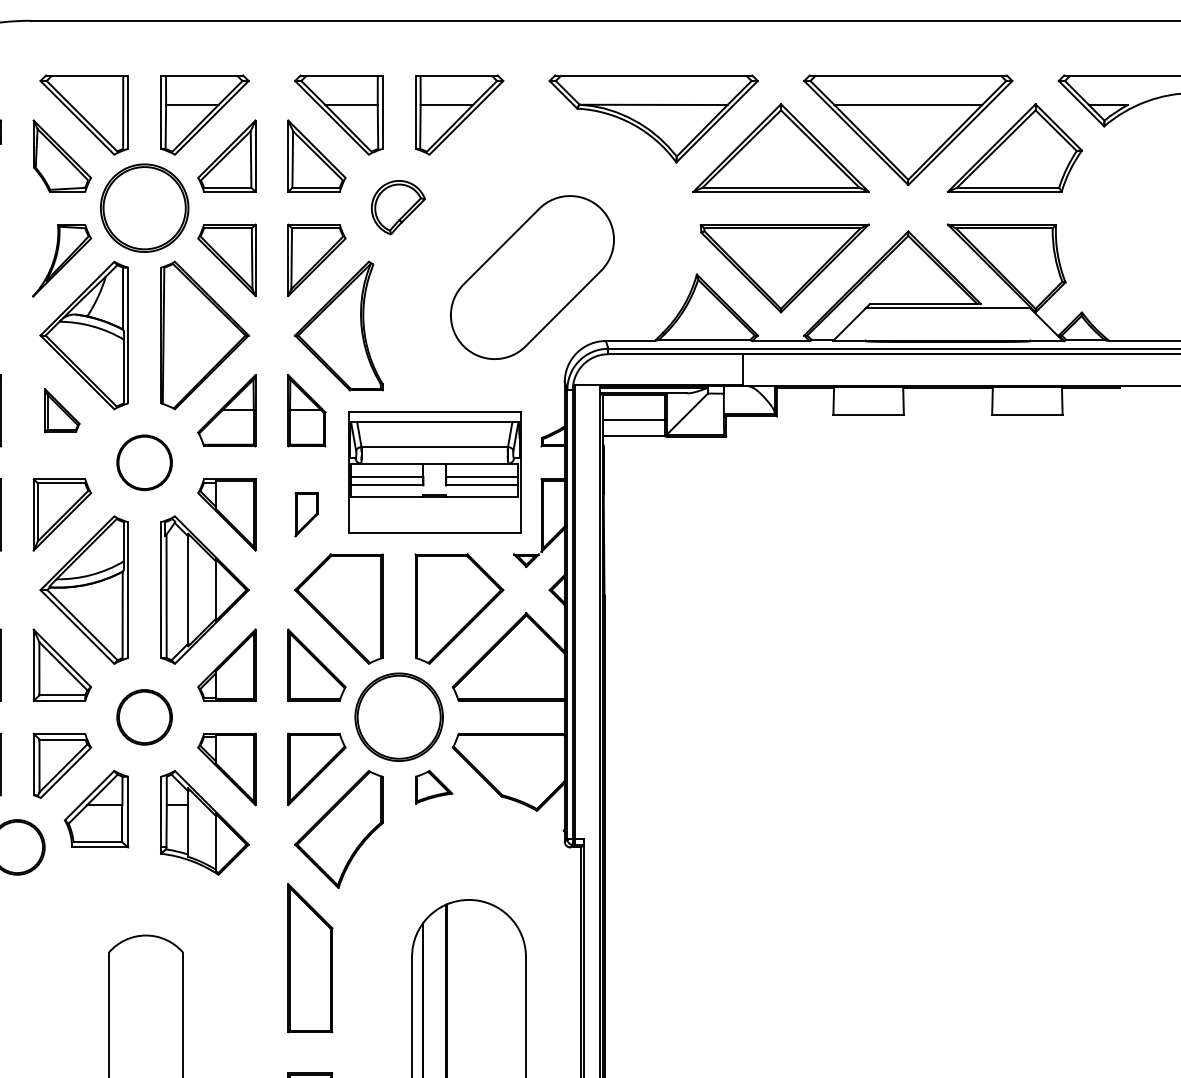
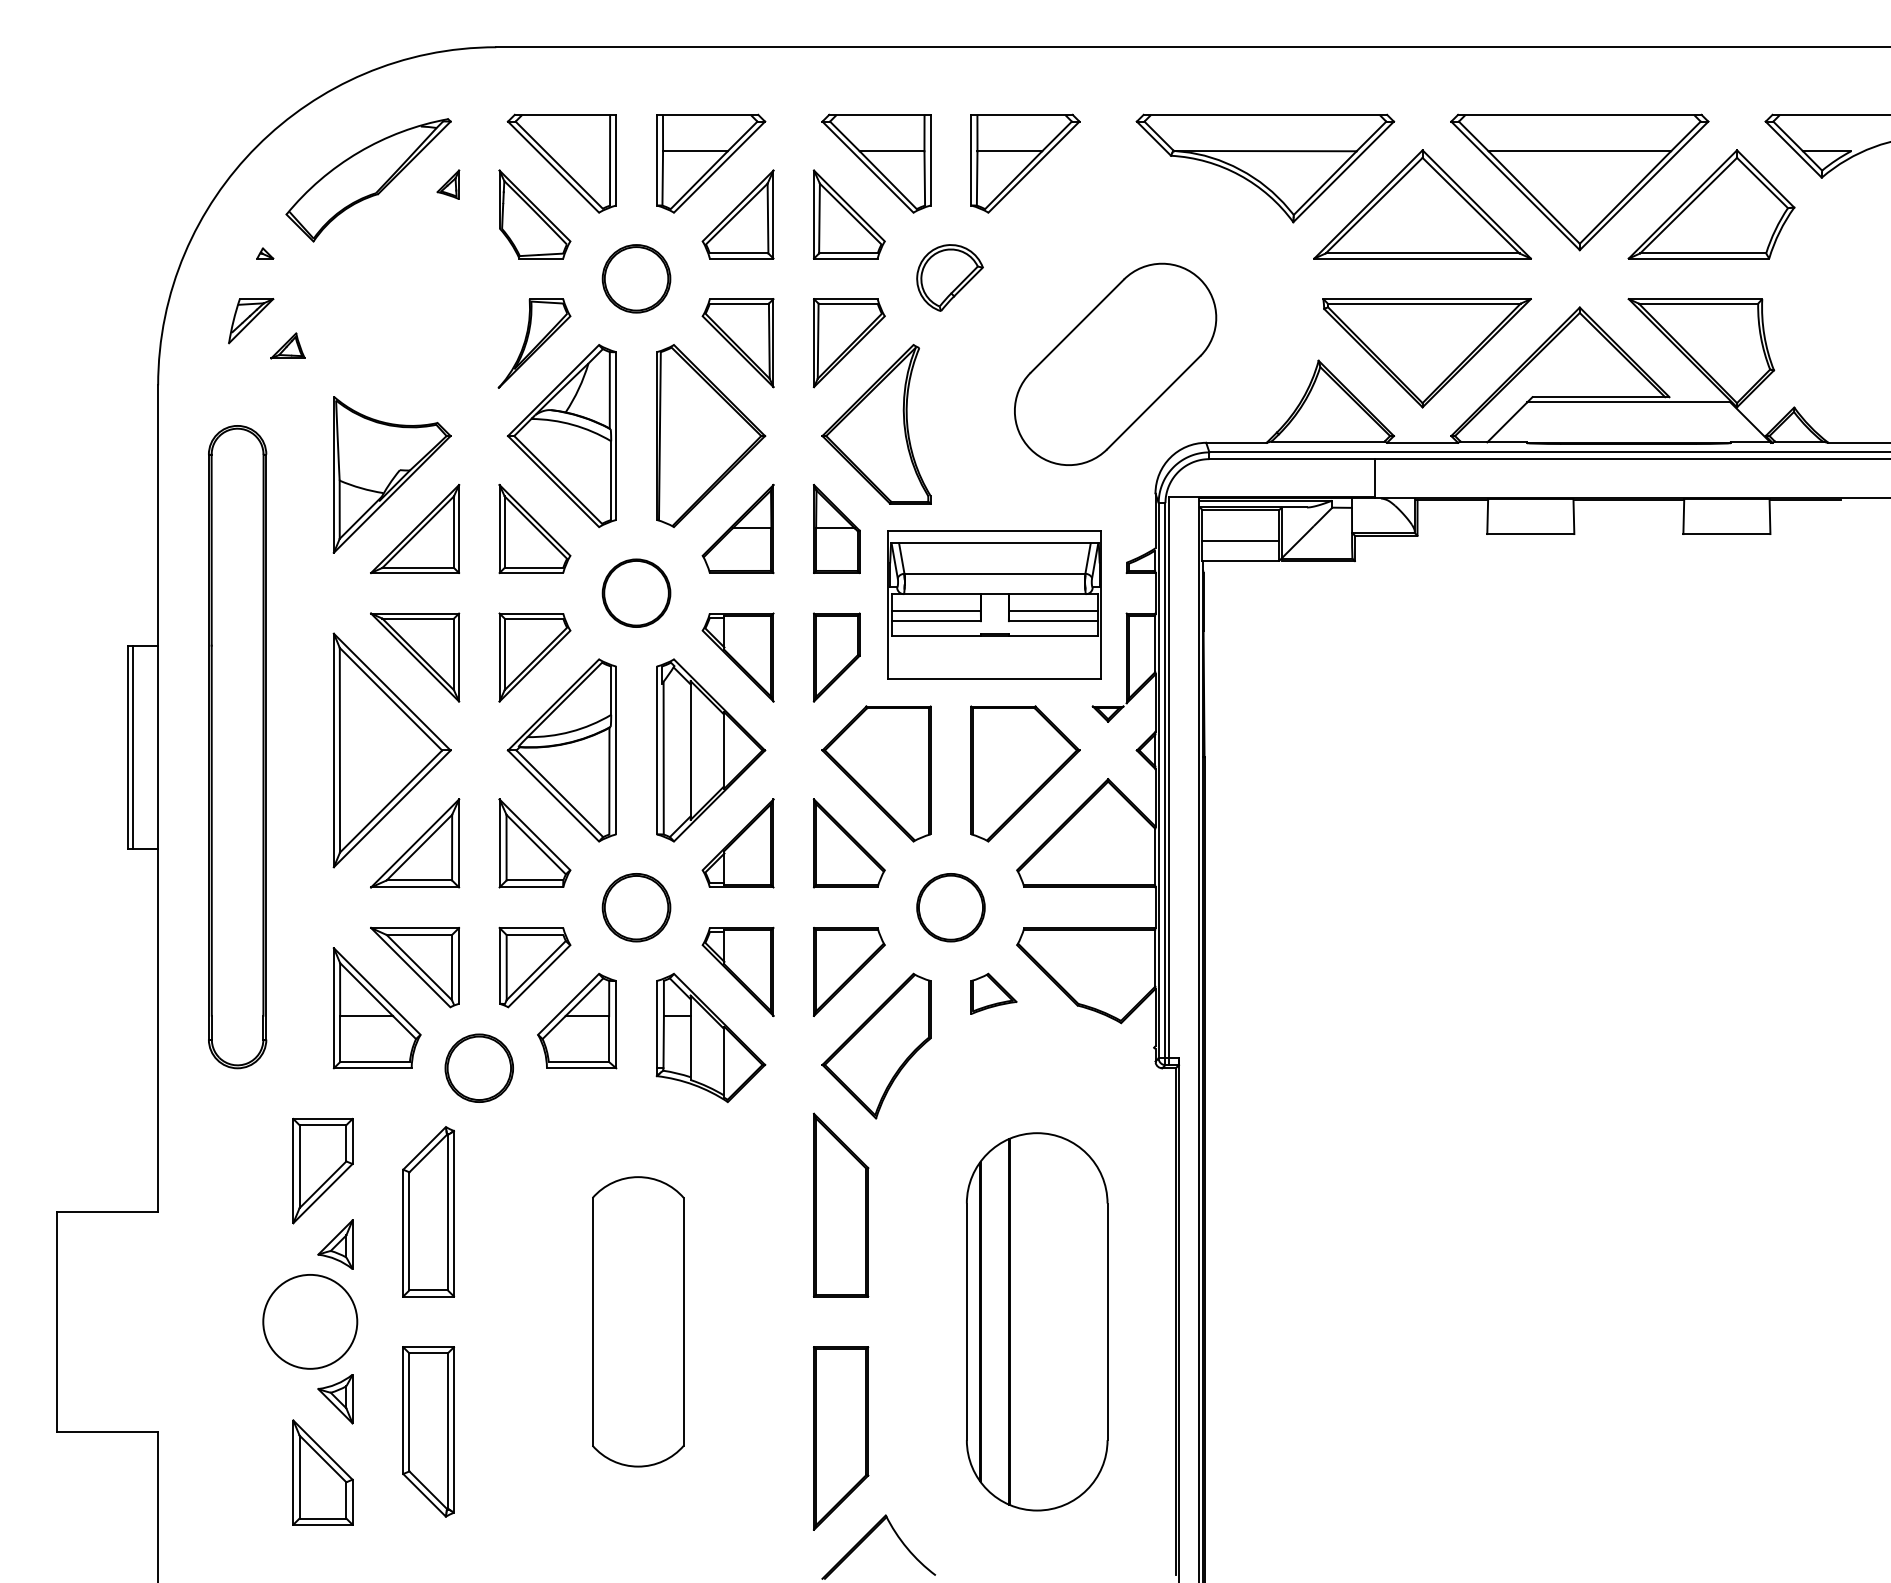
part: (144, 208) -> (636, 278), size x0.62
part: (62, 410) -> (534, 528), size x1.67
part: (306, 514) -> (836, 657), size x1.67
part: (398, 717) -> (950, 907), size x0.62

